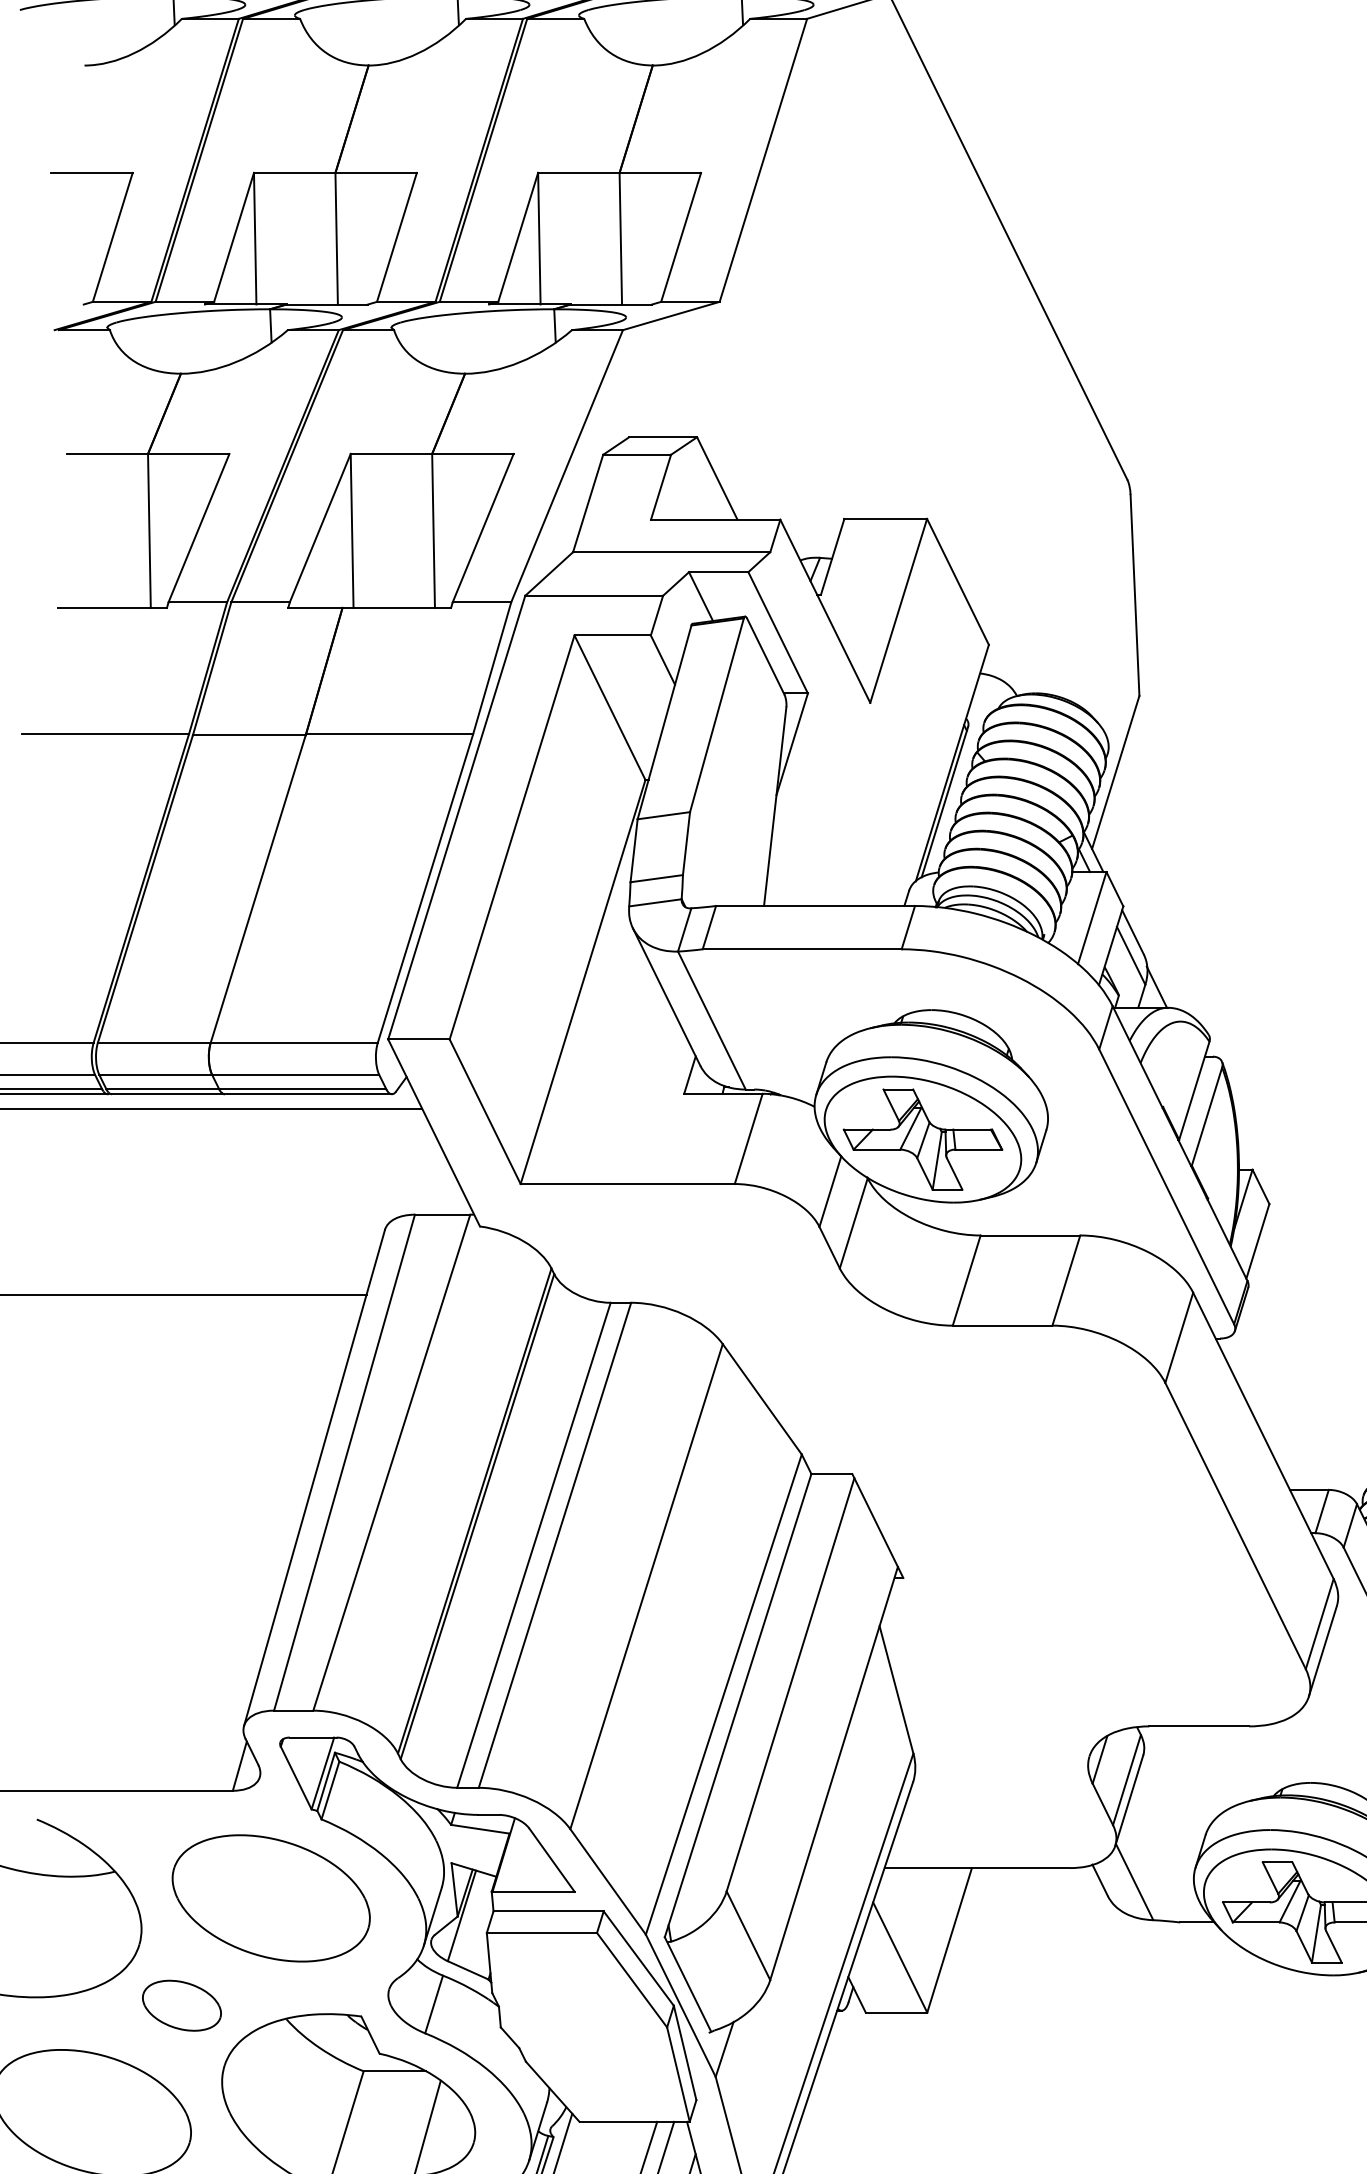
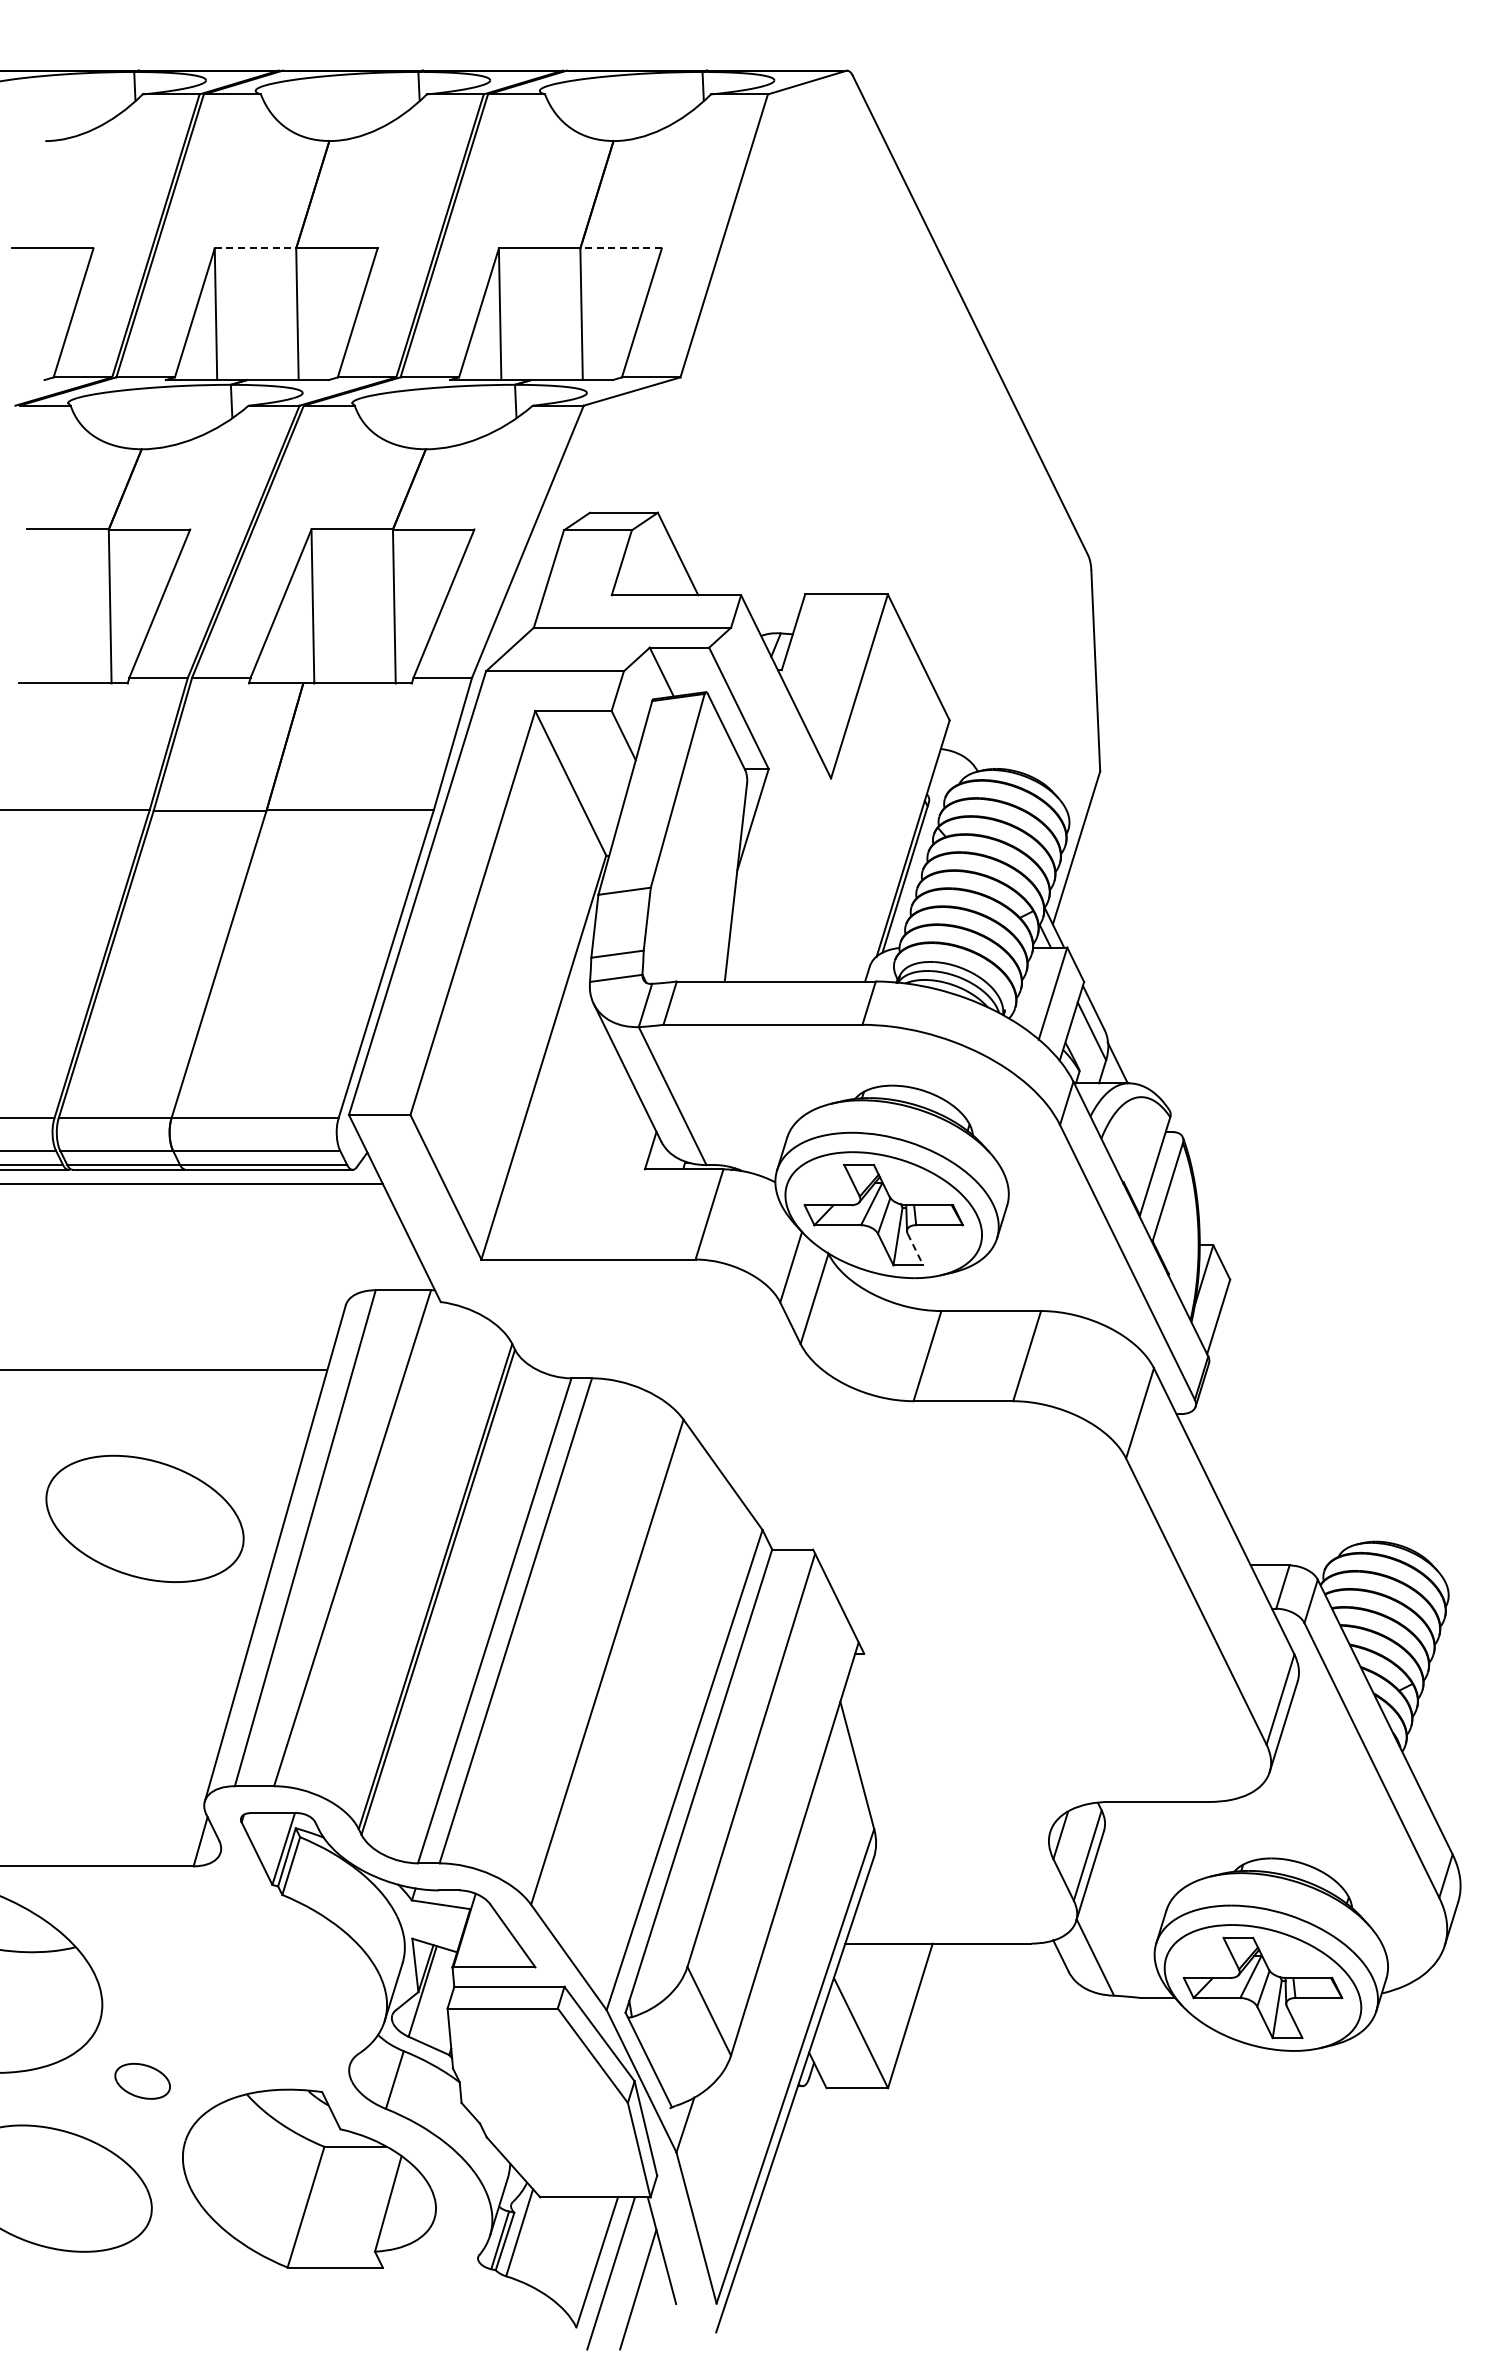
line: (294, 172) -> (255, 248), solid -> dashed
line: (660, 172) -> (621, 248), solid -> dashed
line: (954, 1173) -> (915, 1249), solid -> dashed
part: (270, 1897) -> (144, 1518), moved
part: (181, 2005) -> (142, 2081), size x0.7

